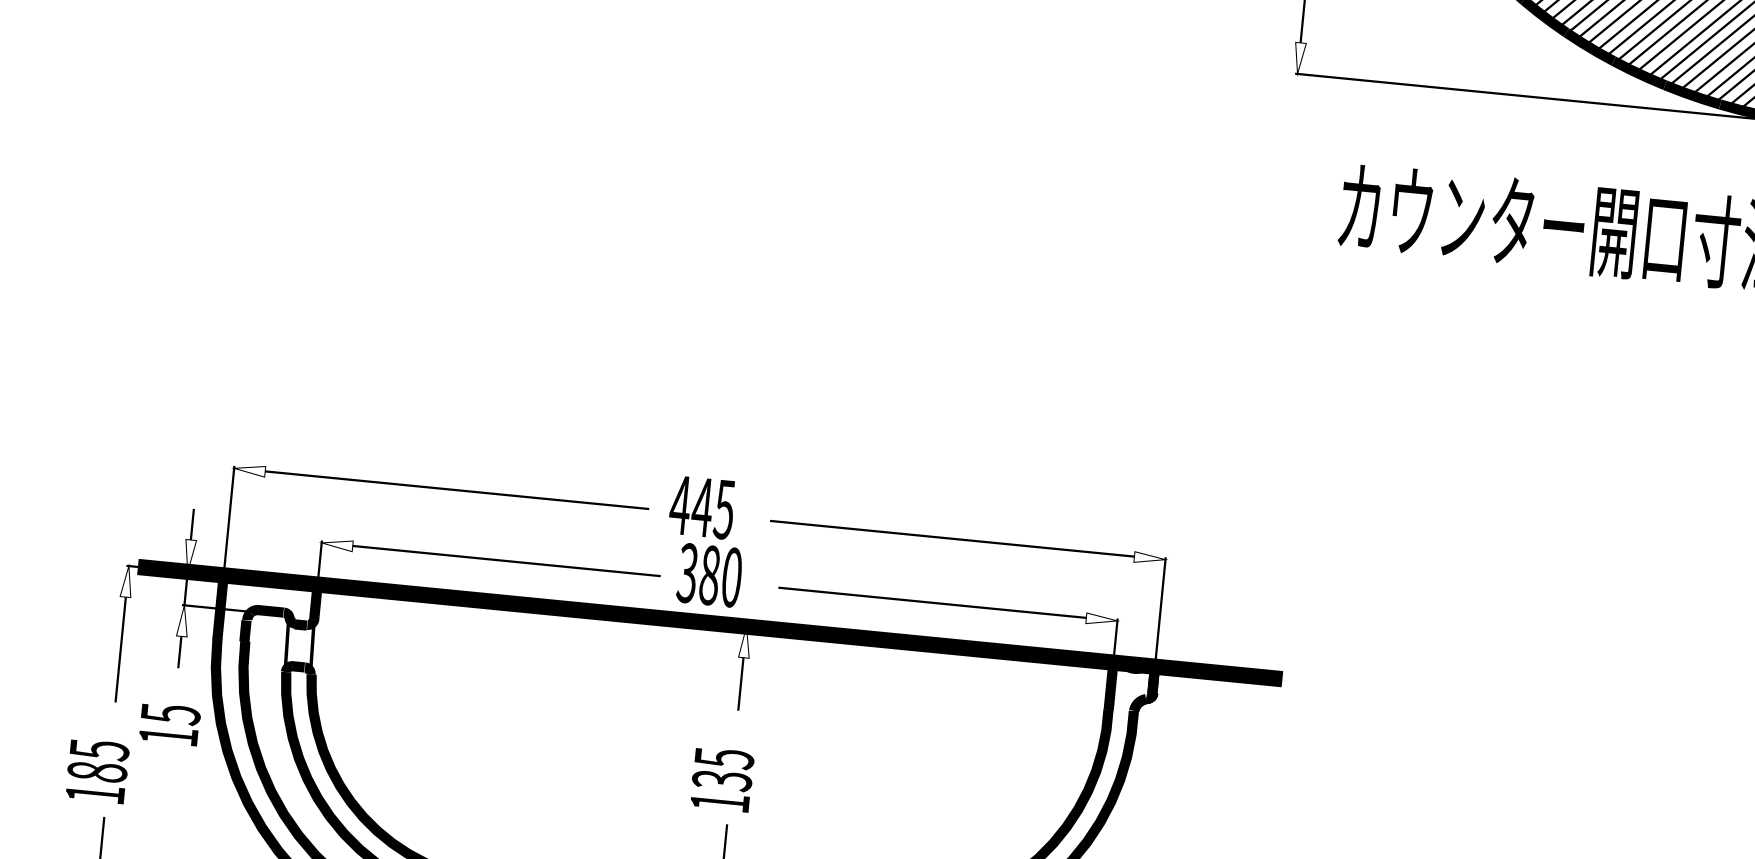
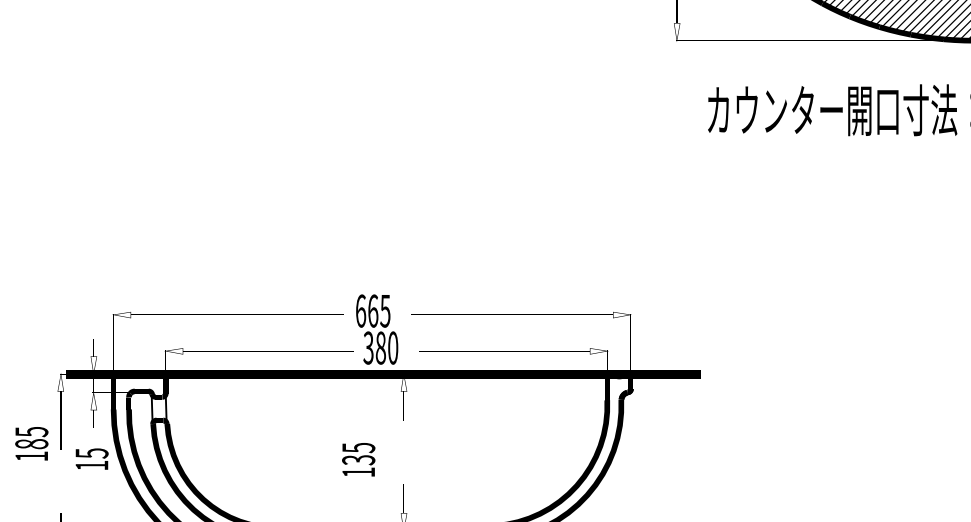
text: (690, 505) -> (366, 310), 445 -> 665
text: (96, 770) -> (31, 443), moved
text: (721, 779) -> (358, 459), moved

